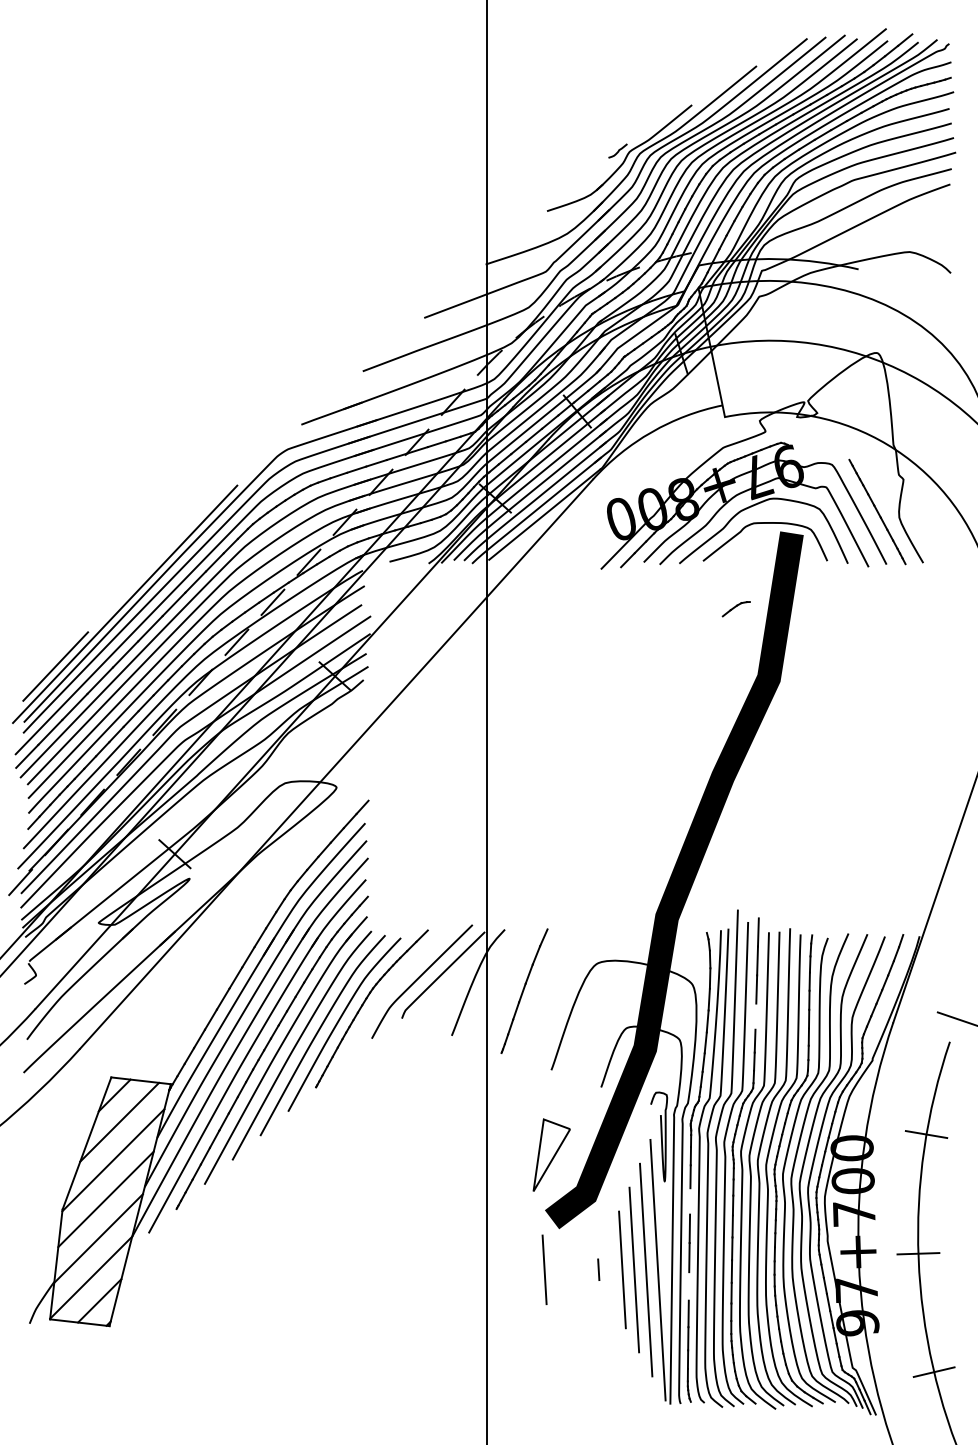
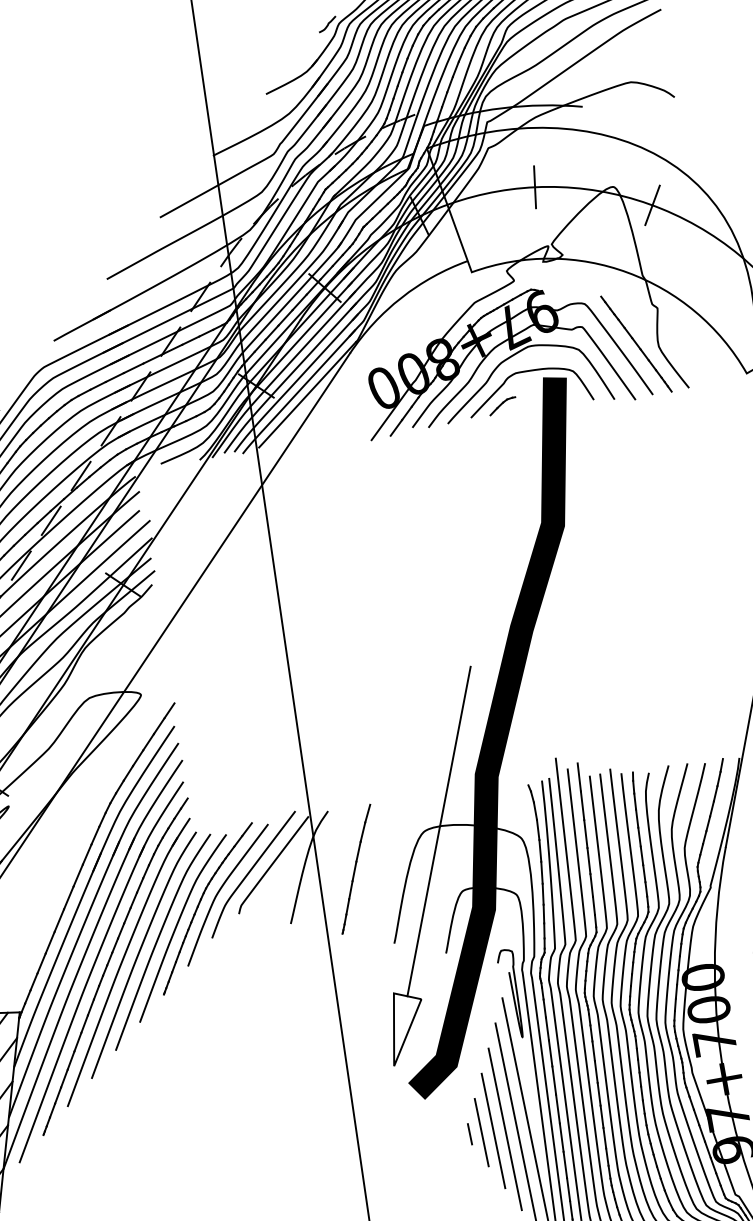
line: (799, 341) -> (534, 186), added
line: (913, 376) -> (652, 204), added
part: (735, 609) -> (502, 406), moved
line: (611, 965) -> (438, 831), added
curve: (387, 992) -> (220, 890), added
line: (755, 1016) -> (588, 860), added
line: (690, 1201) -> (550, 1053), added
line: (544, 1269) -> (481, 1132), moved
line: (688, 1286) -> (561, 1137), added

